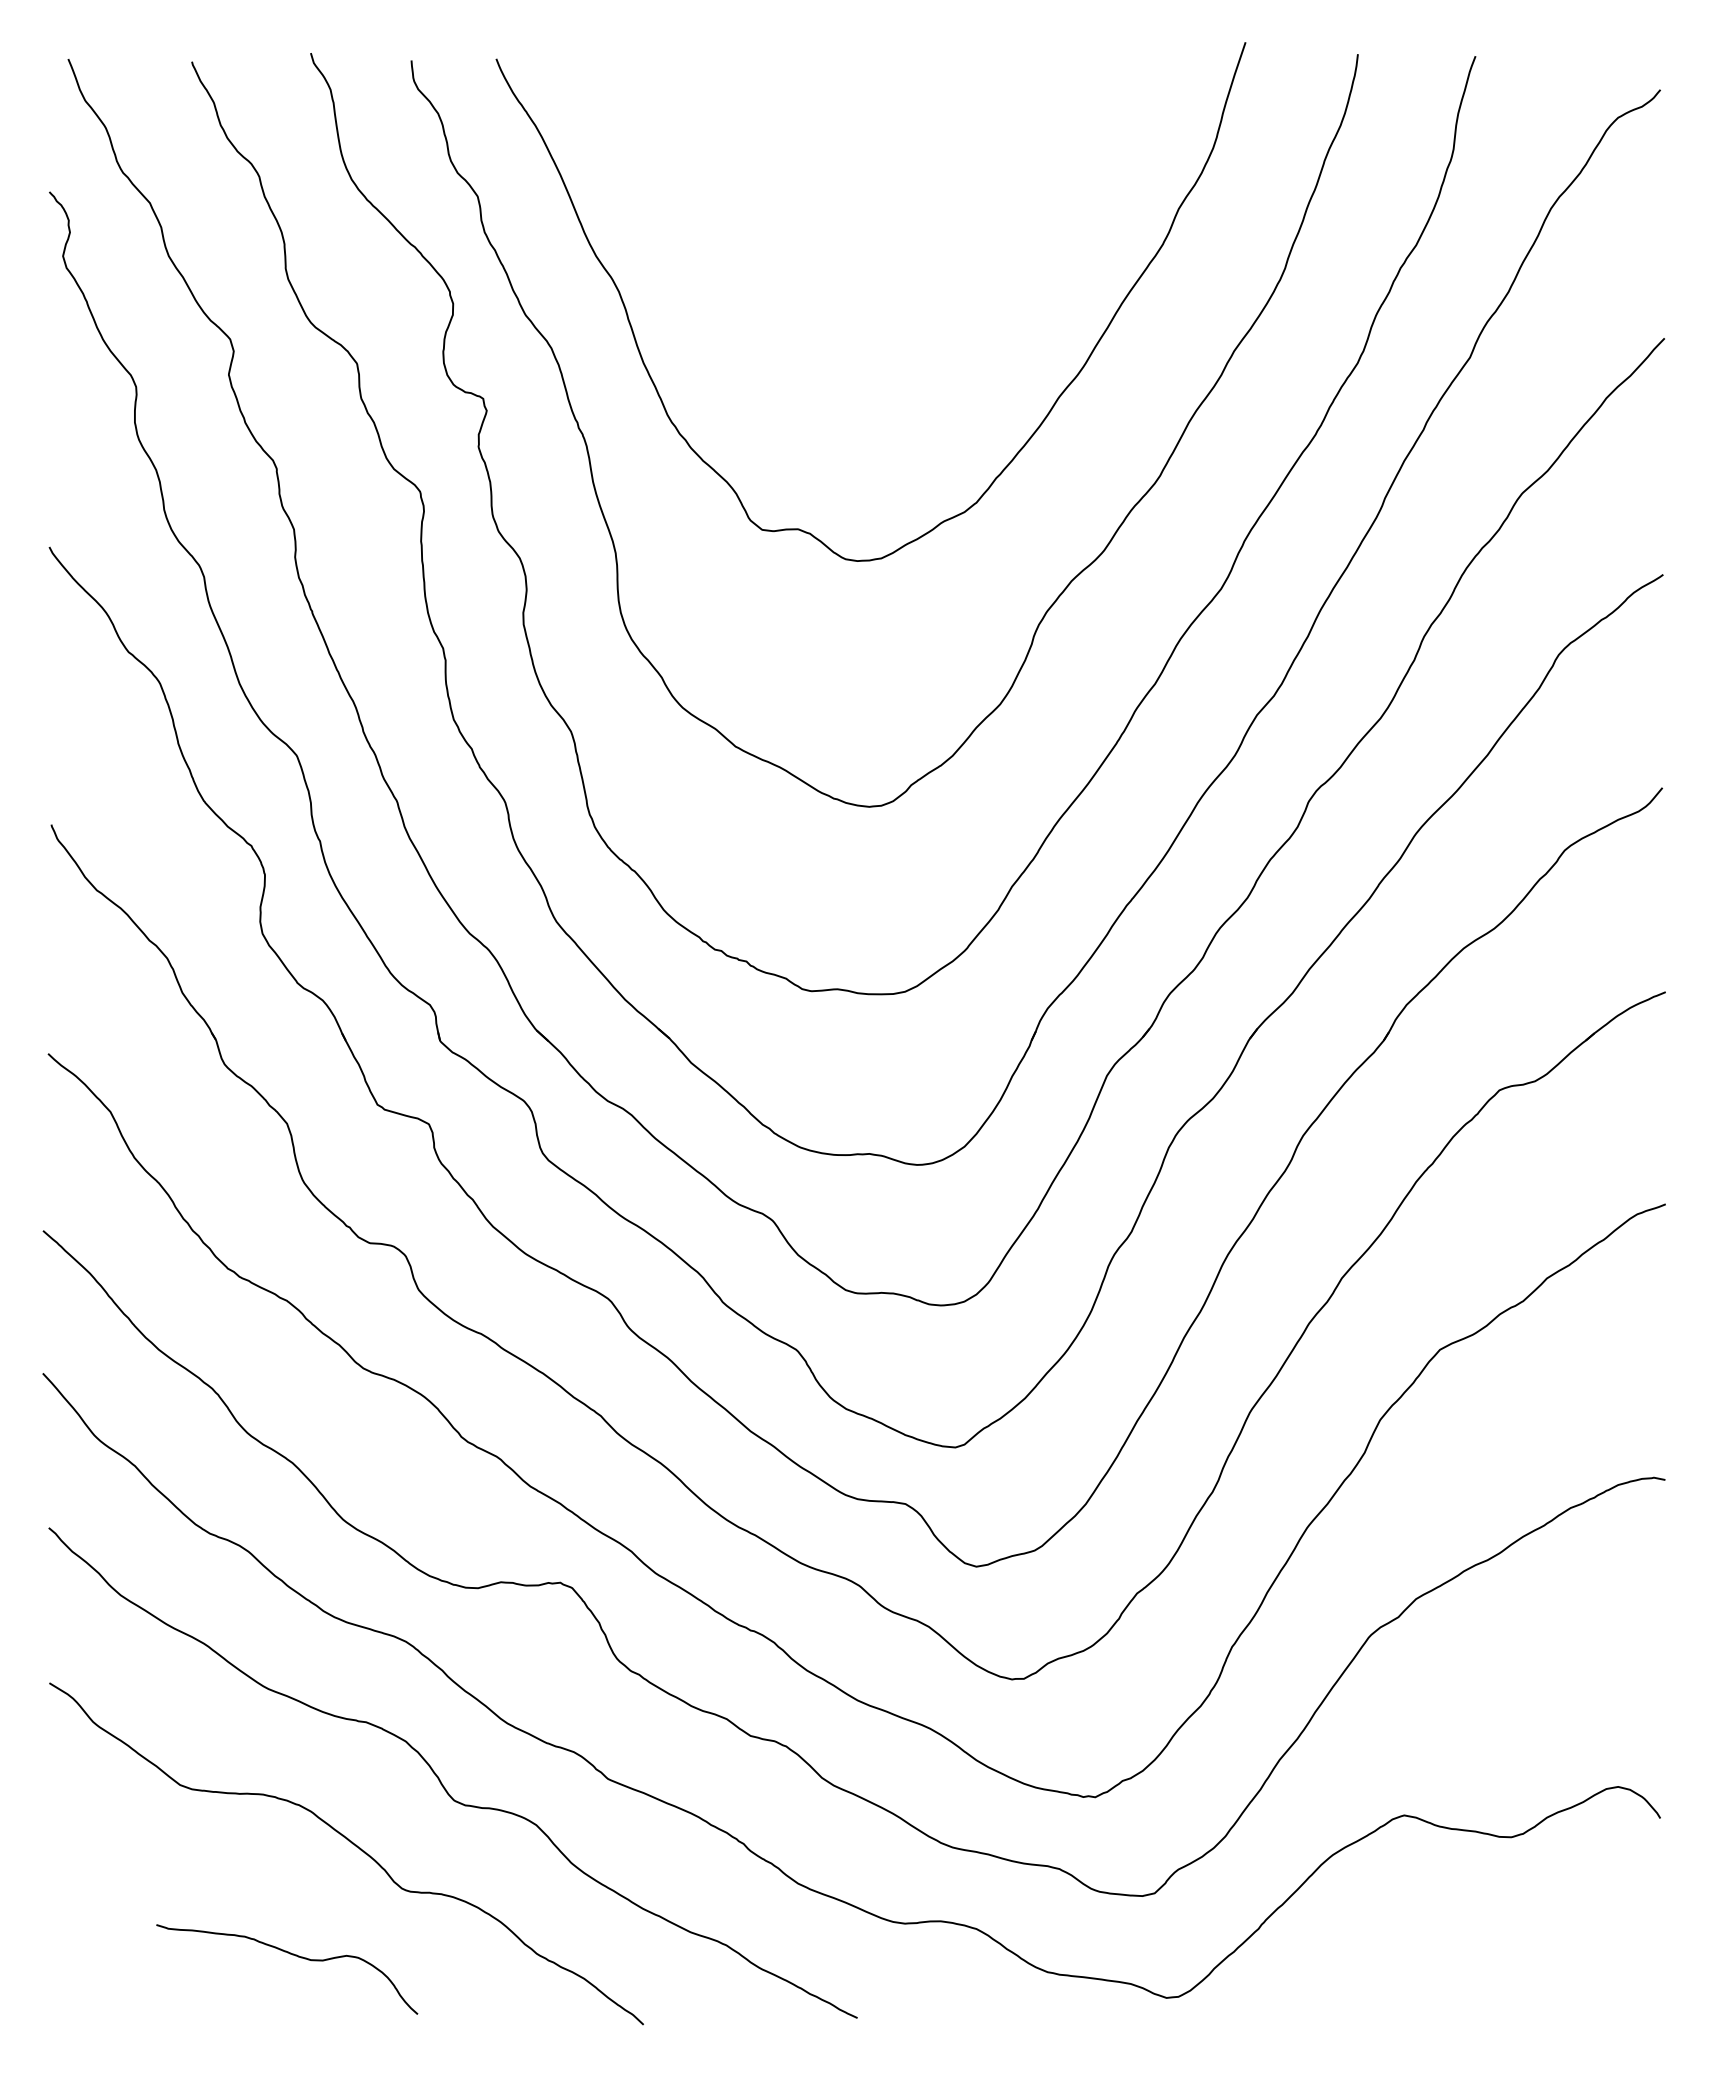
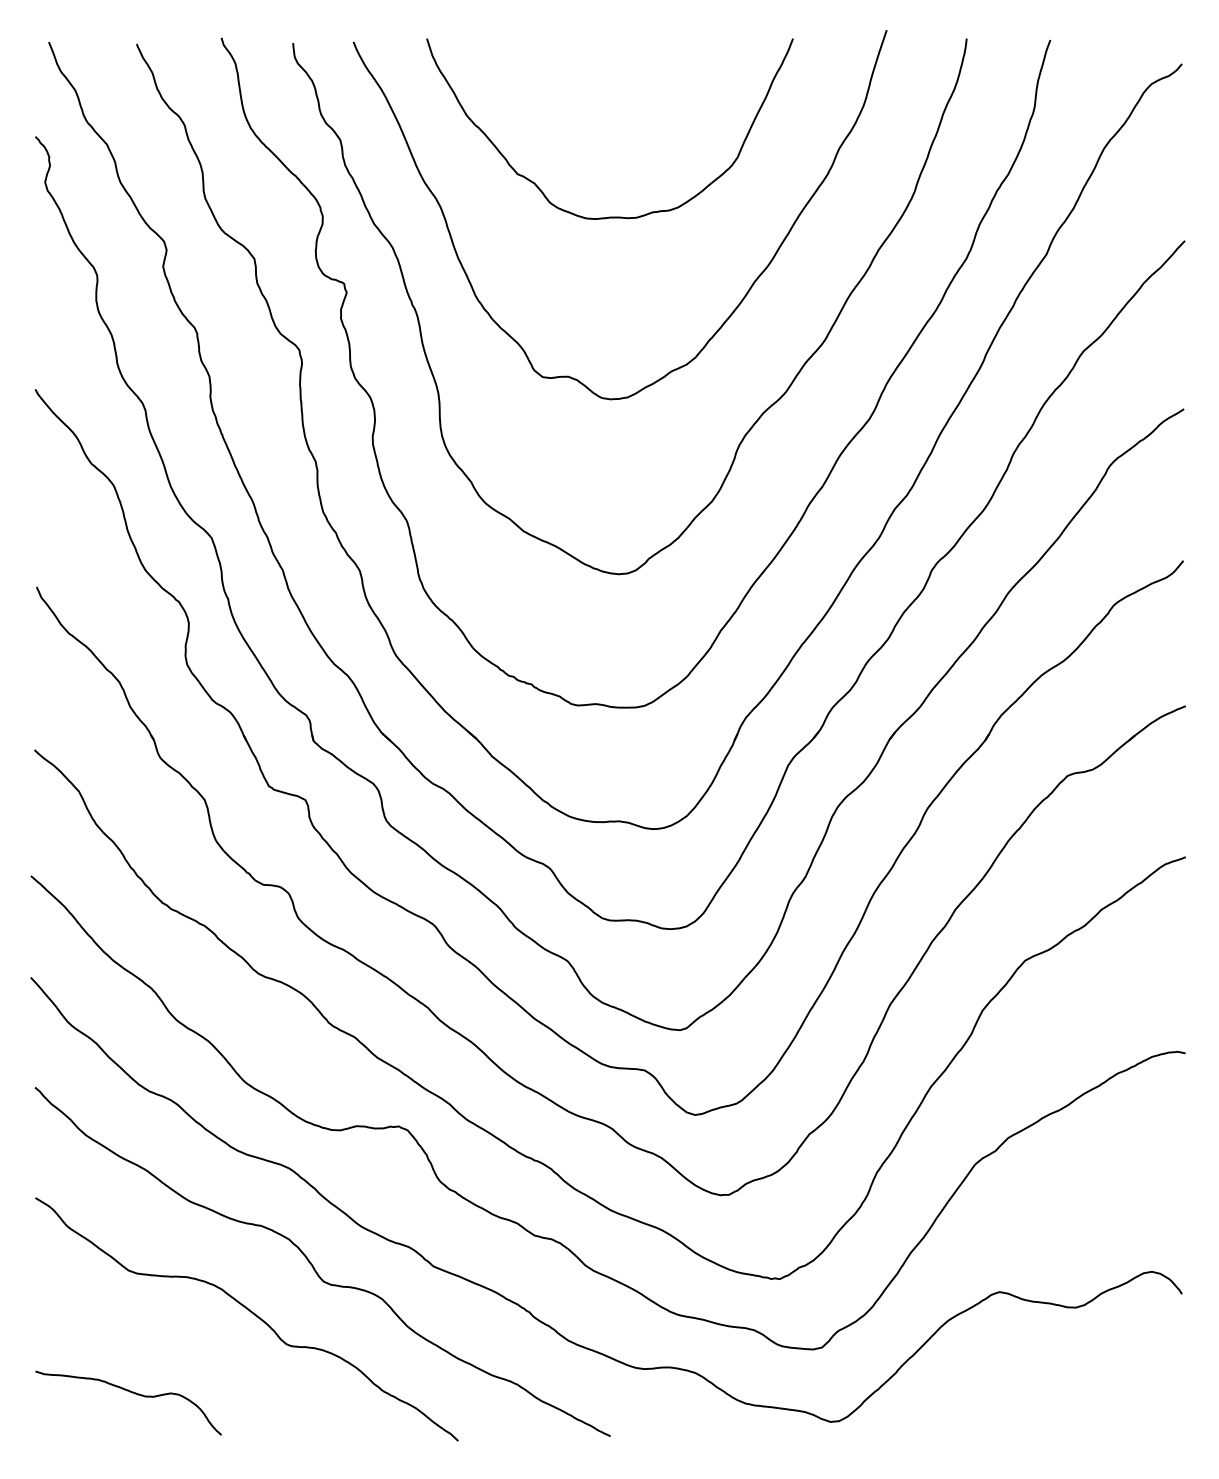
curve: (856, 304) -> (609, 216), added
curve: (292, 1955) -> (132, 1393), moved

